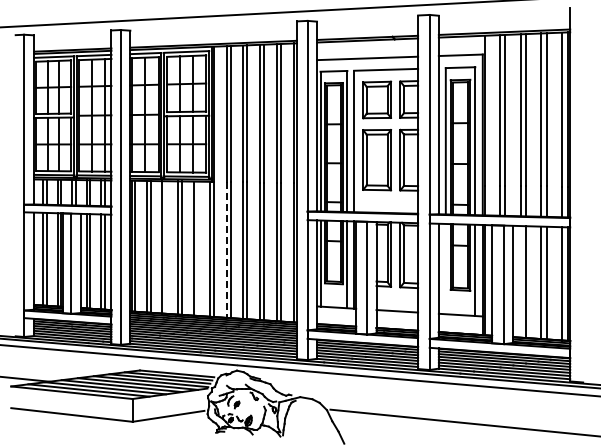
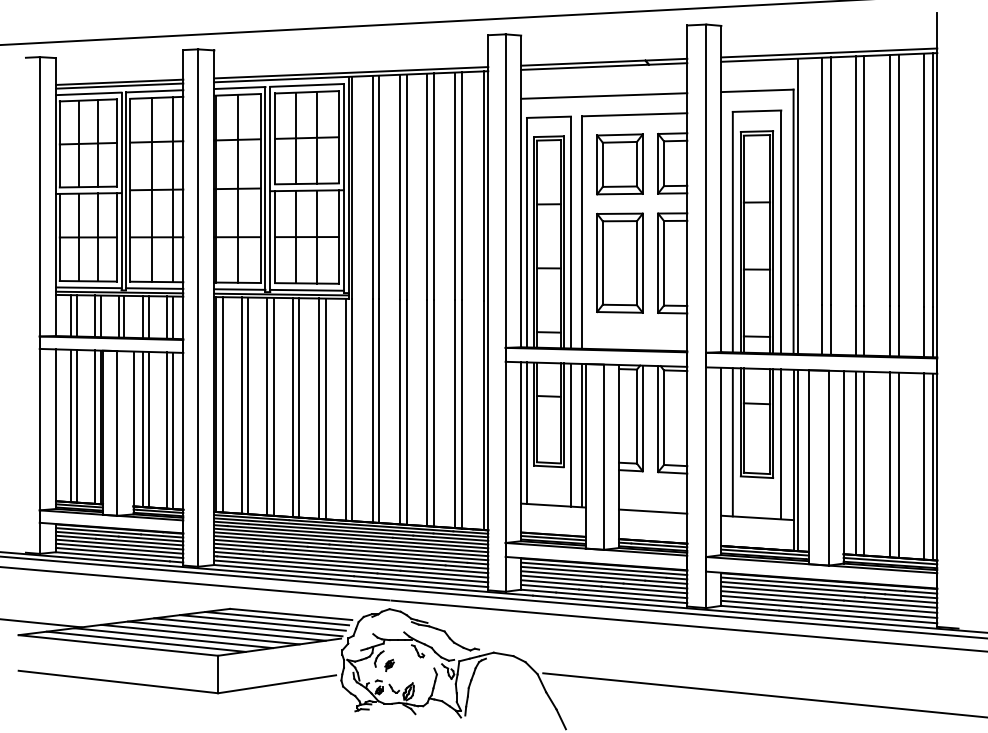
line: (166, 247) -> (273, 406), added
line: (198, 248) -> (326, 408), added
line: (226, 250) -> (372, 411), dashed -> solid
line: (445, 268) -> (732, 441), added
line: (520, 281) -> (855, 462), added

